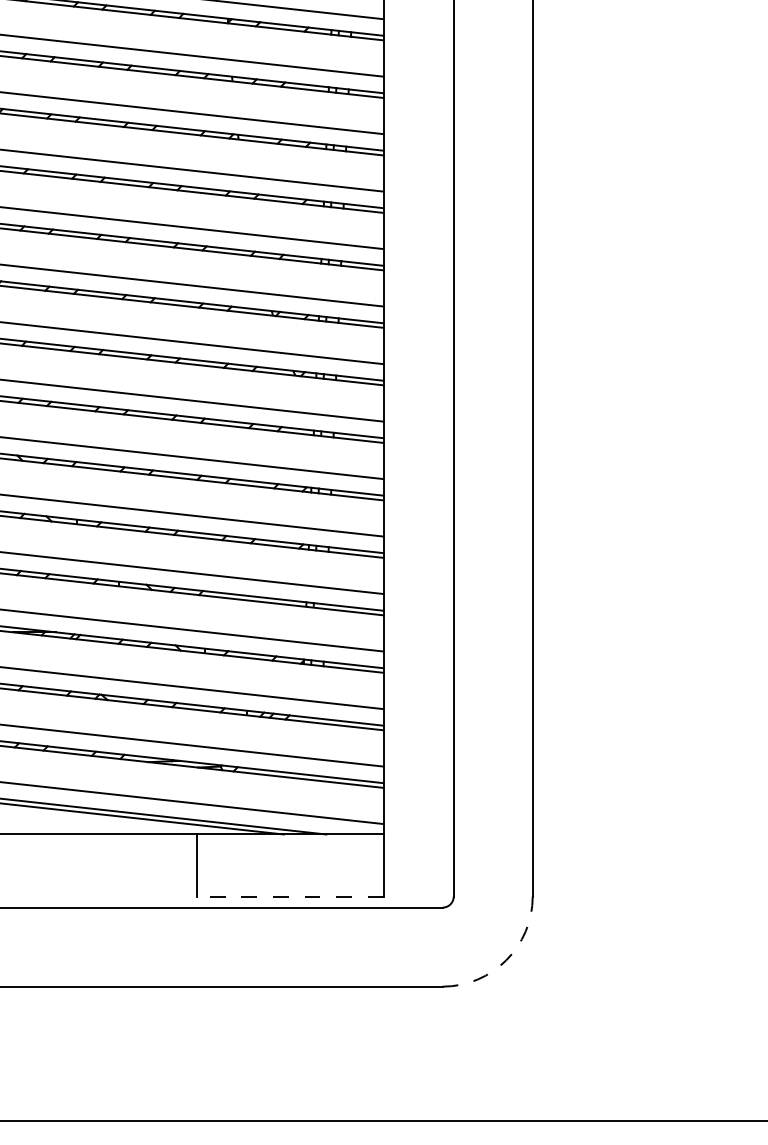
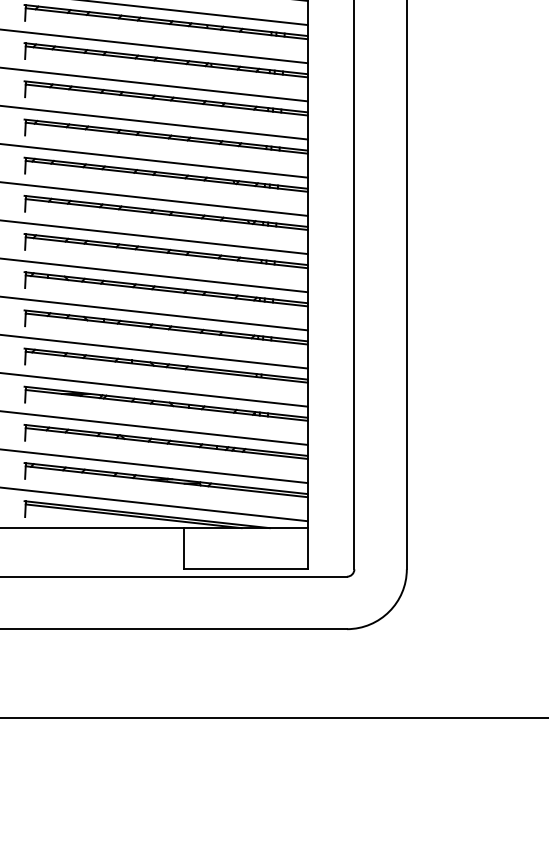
line: (289, 896) -> (245, 569), dashed -> solid
arc: (506, 960) -> (389, 611), dashed -> solid

